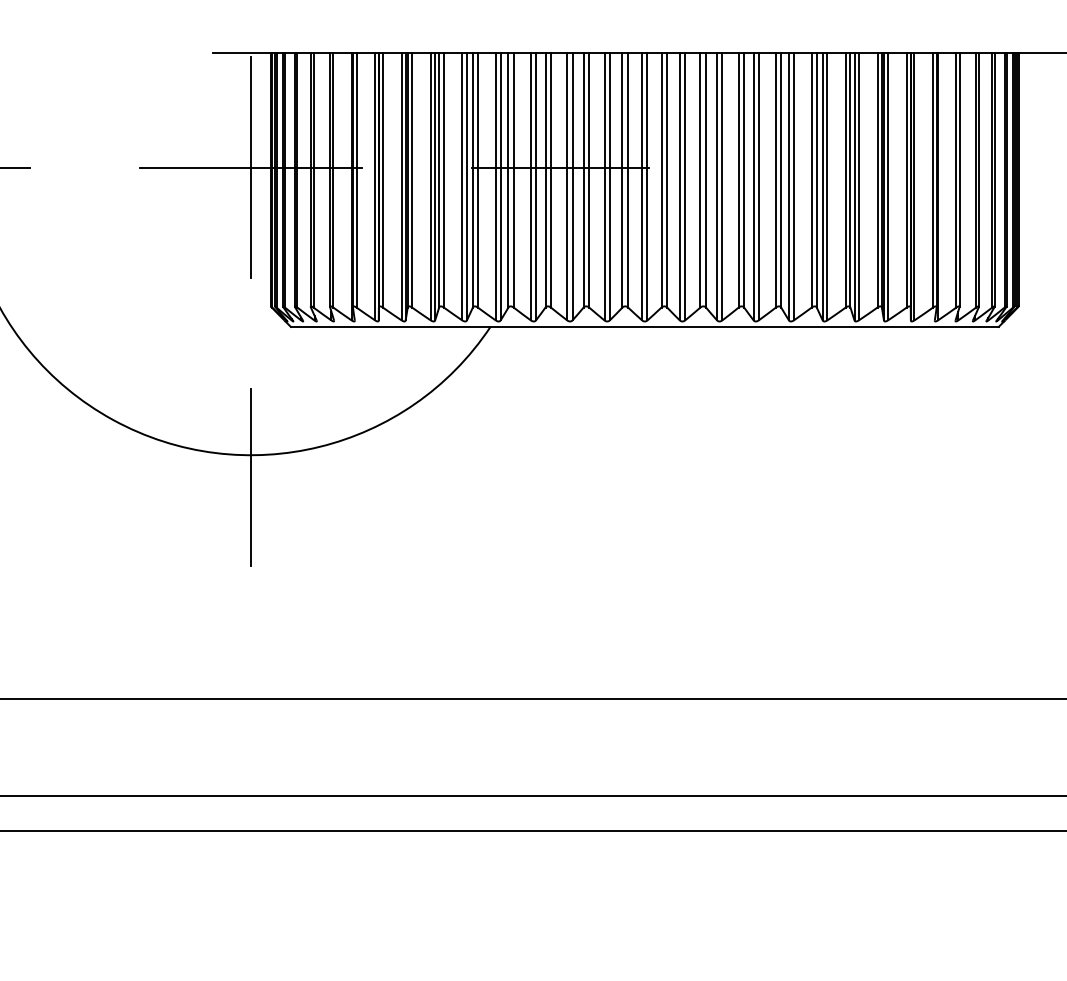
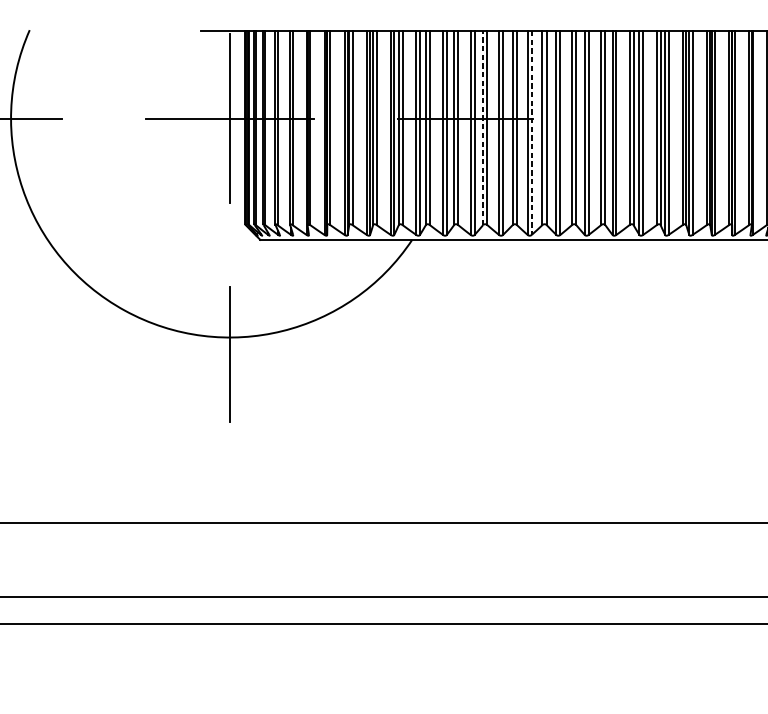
line: (583, 179) -> (483, 127), solid -> dashed
line: (647, 186) -> (531, 132), solid -> dashed

